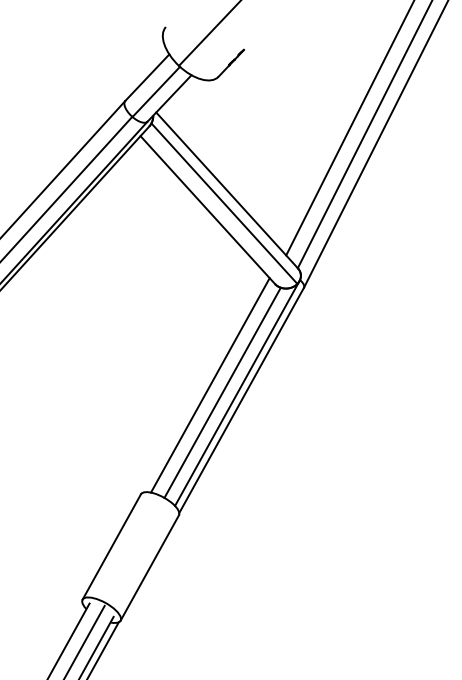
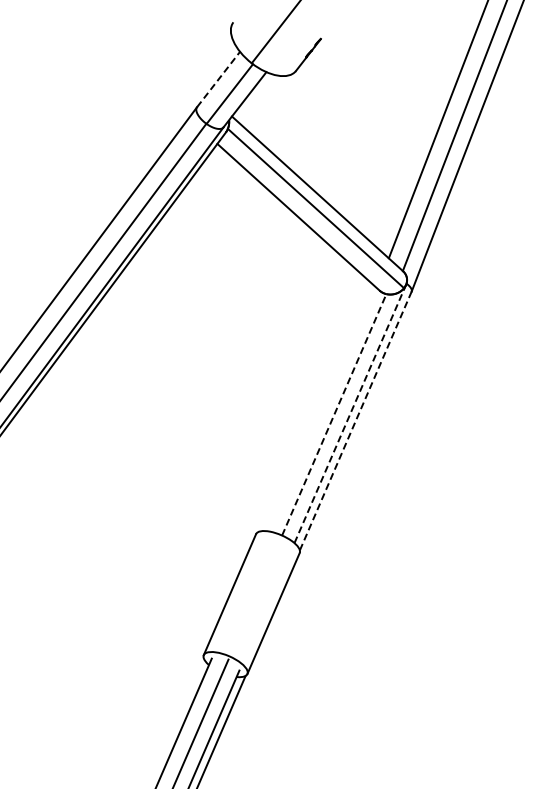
line: (147, 77) -> (218, 79), solid -> dashed
line: (209, 384) -> (319, 407), removed
line: (222, 392) -> (334, 414), solid -> dashed
line: (237, 393) -> (350, 414), solid -> dashed
line: (241, 400) -> (355, 421), solid -> dashed

